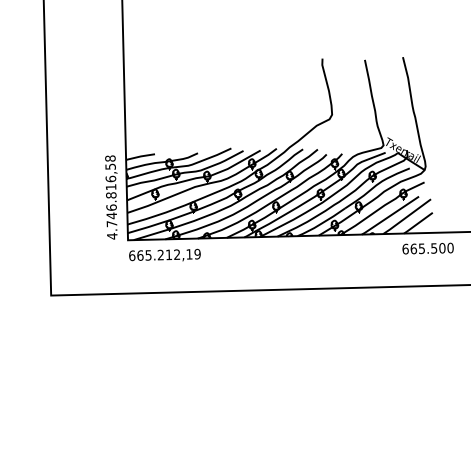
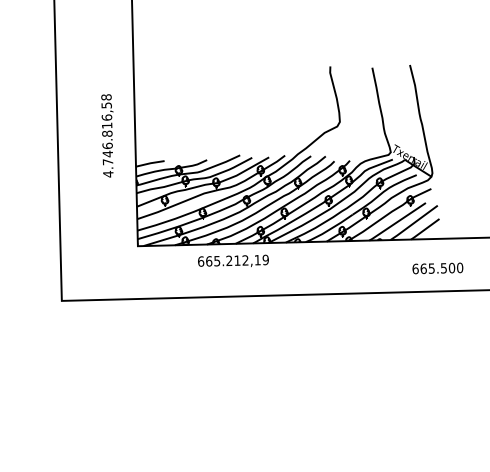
text: (111, 197) -> (107, 135), moved
text: (427, 248) -> (437, 268), moved
text: (164, 254) -> (233, 260), moved

